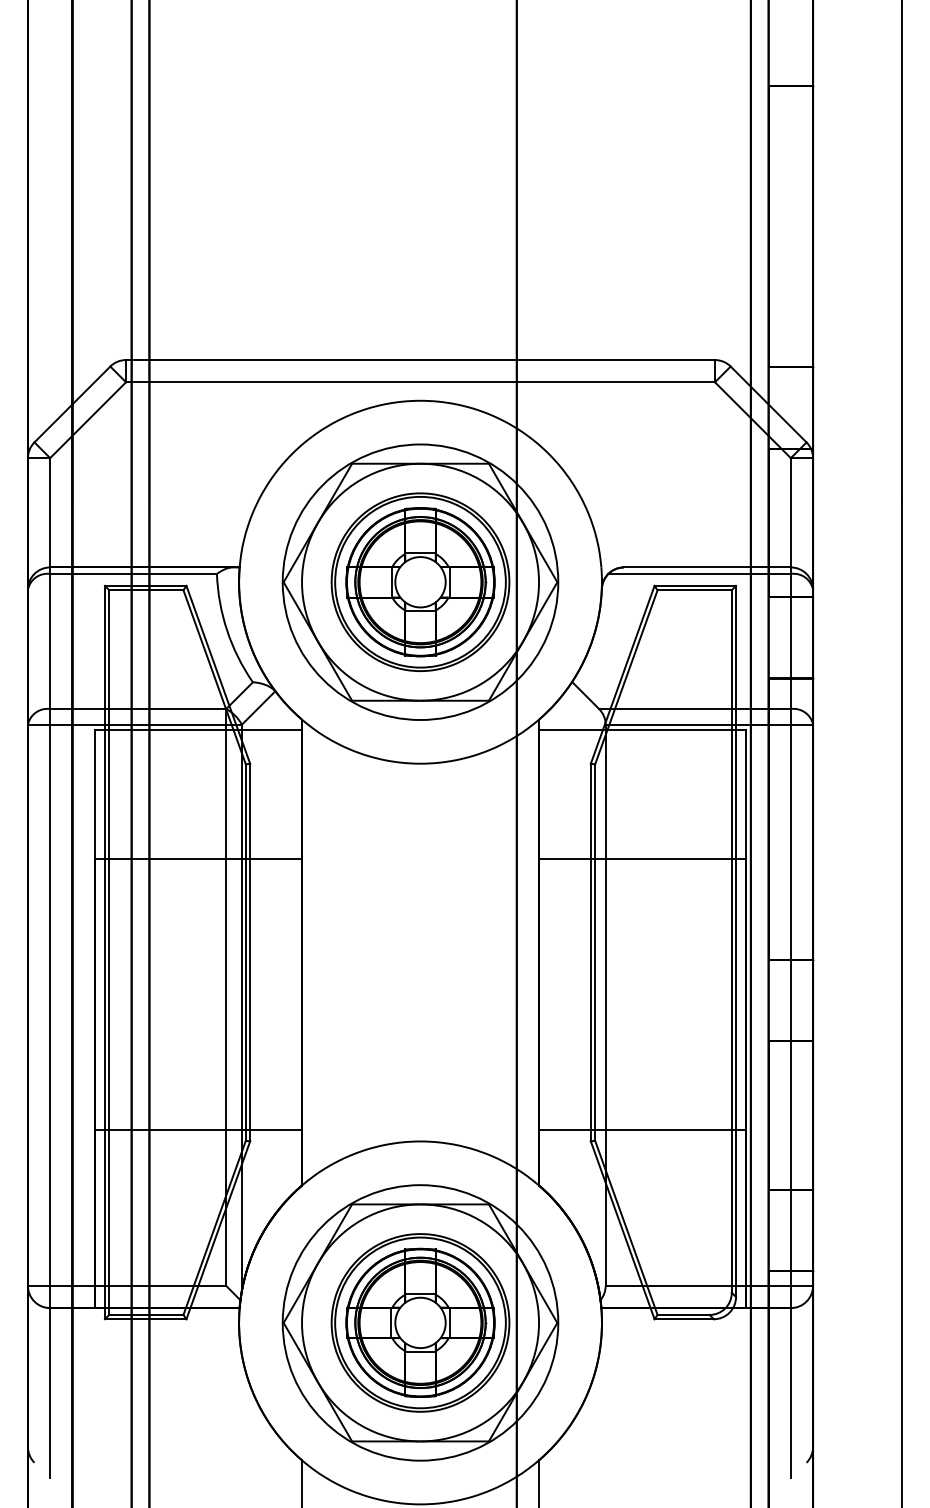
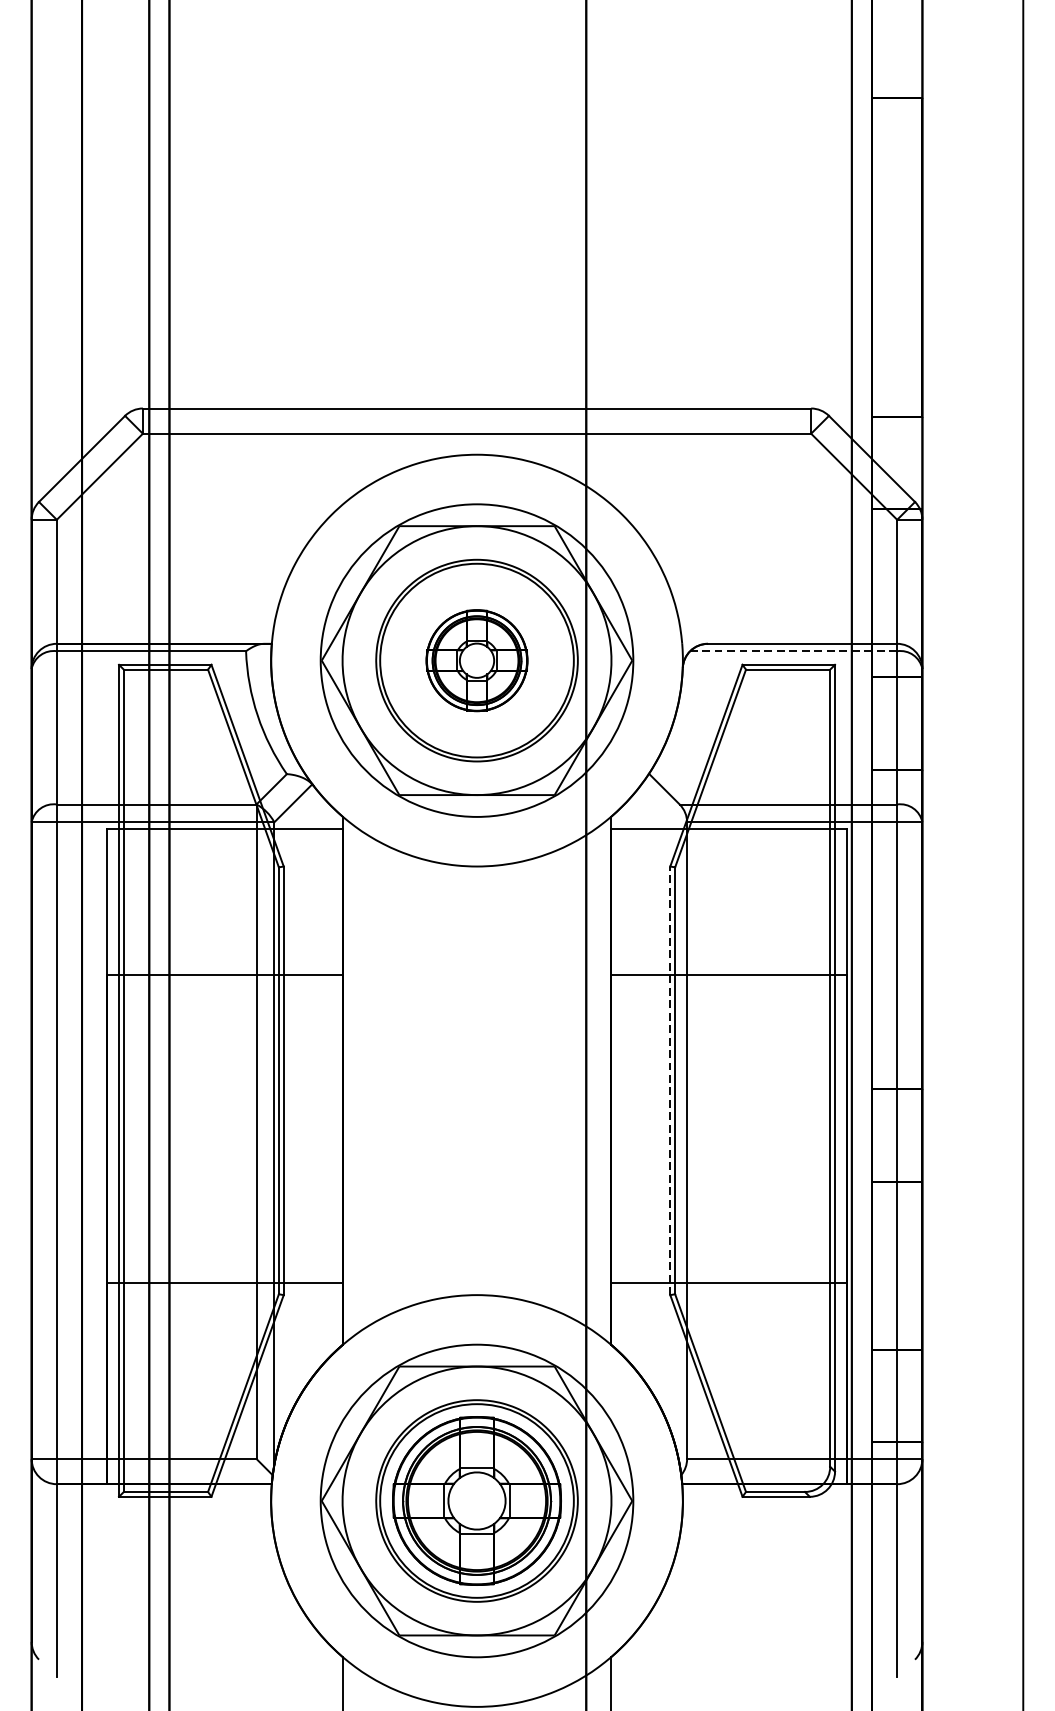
line: (699, 573) -> (793, 650), solid -> dashed
part: (420, 582) -> (477, 660), size x0.6
line: (590, 952) -> (669, 1080), solid -> dashed

